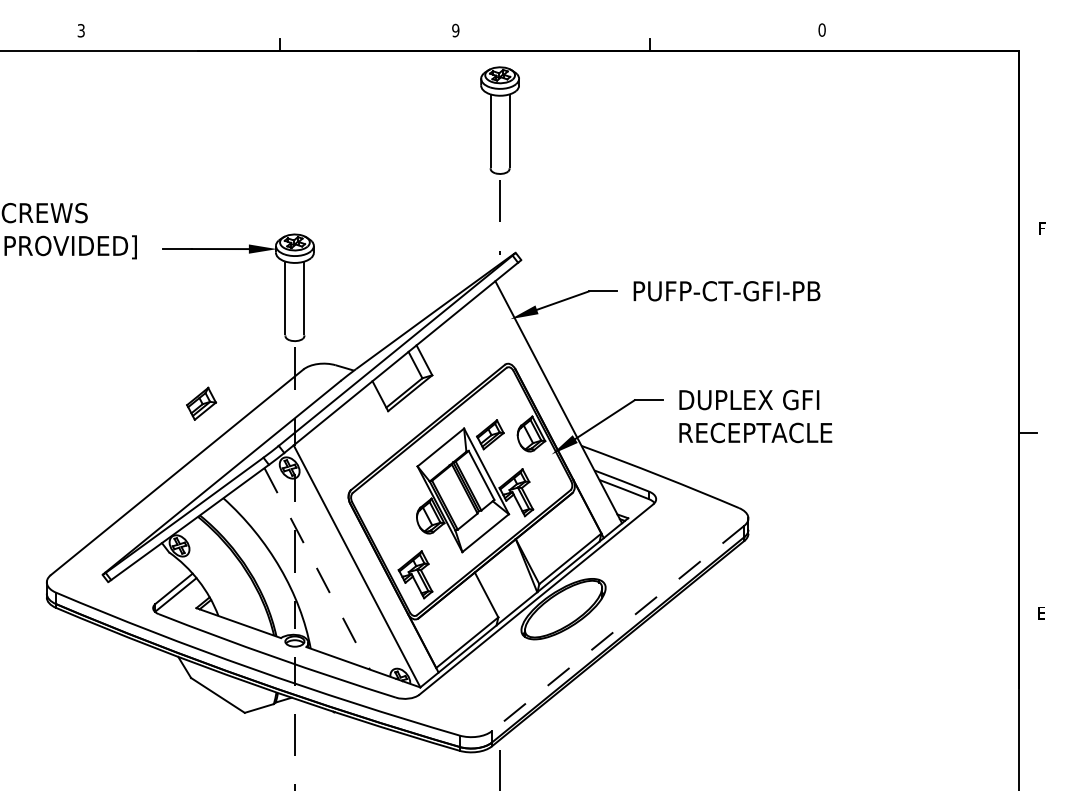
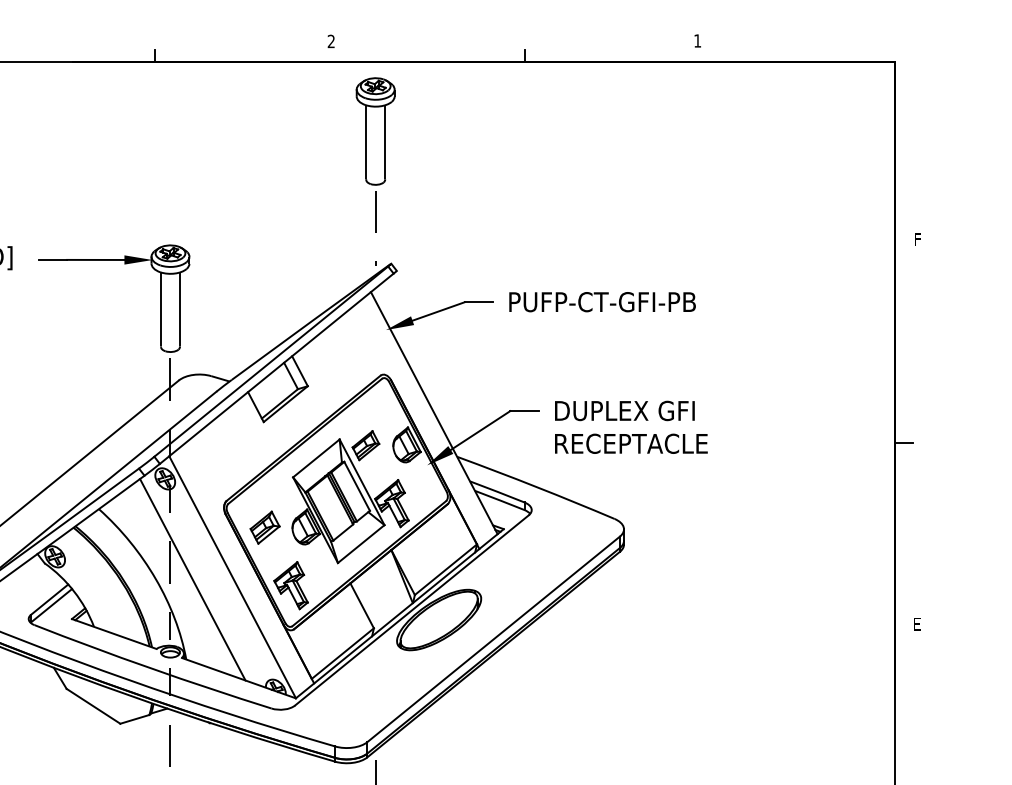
text: (821, 29) -> (697, 40), 0 -> 1
text: (455, 30) -> (331, 41), 9 -> 2
part: (201, 403) -> (265, 527), moved
line: (317, 568) -> (193, 579), dashed -> solid
line: (618, 628) -> (494, 639), dashed -> solid

